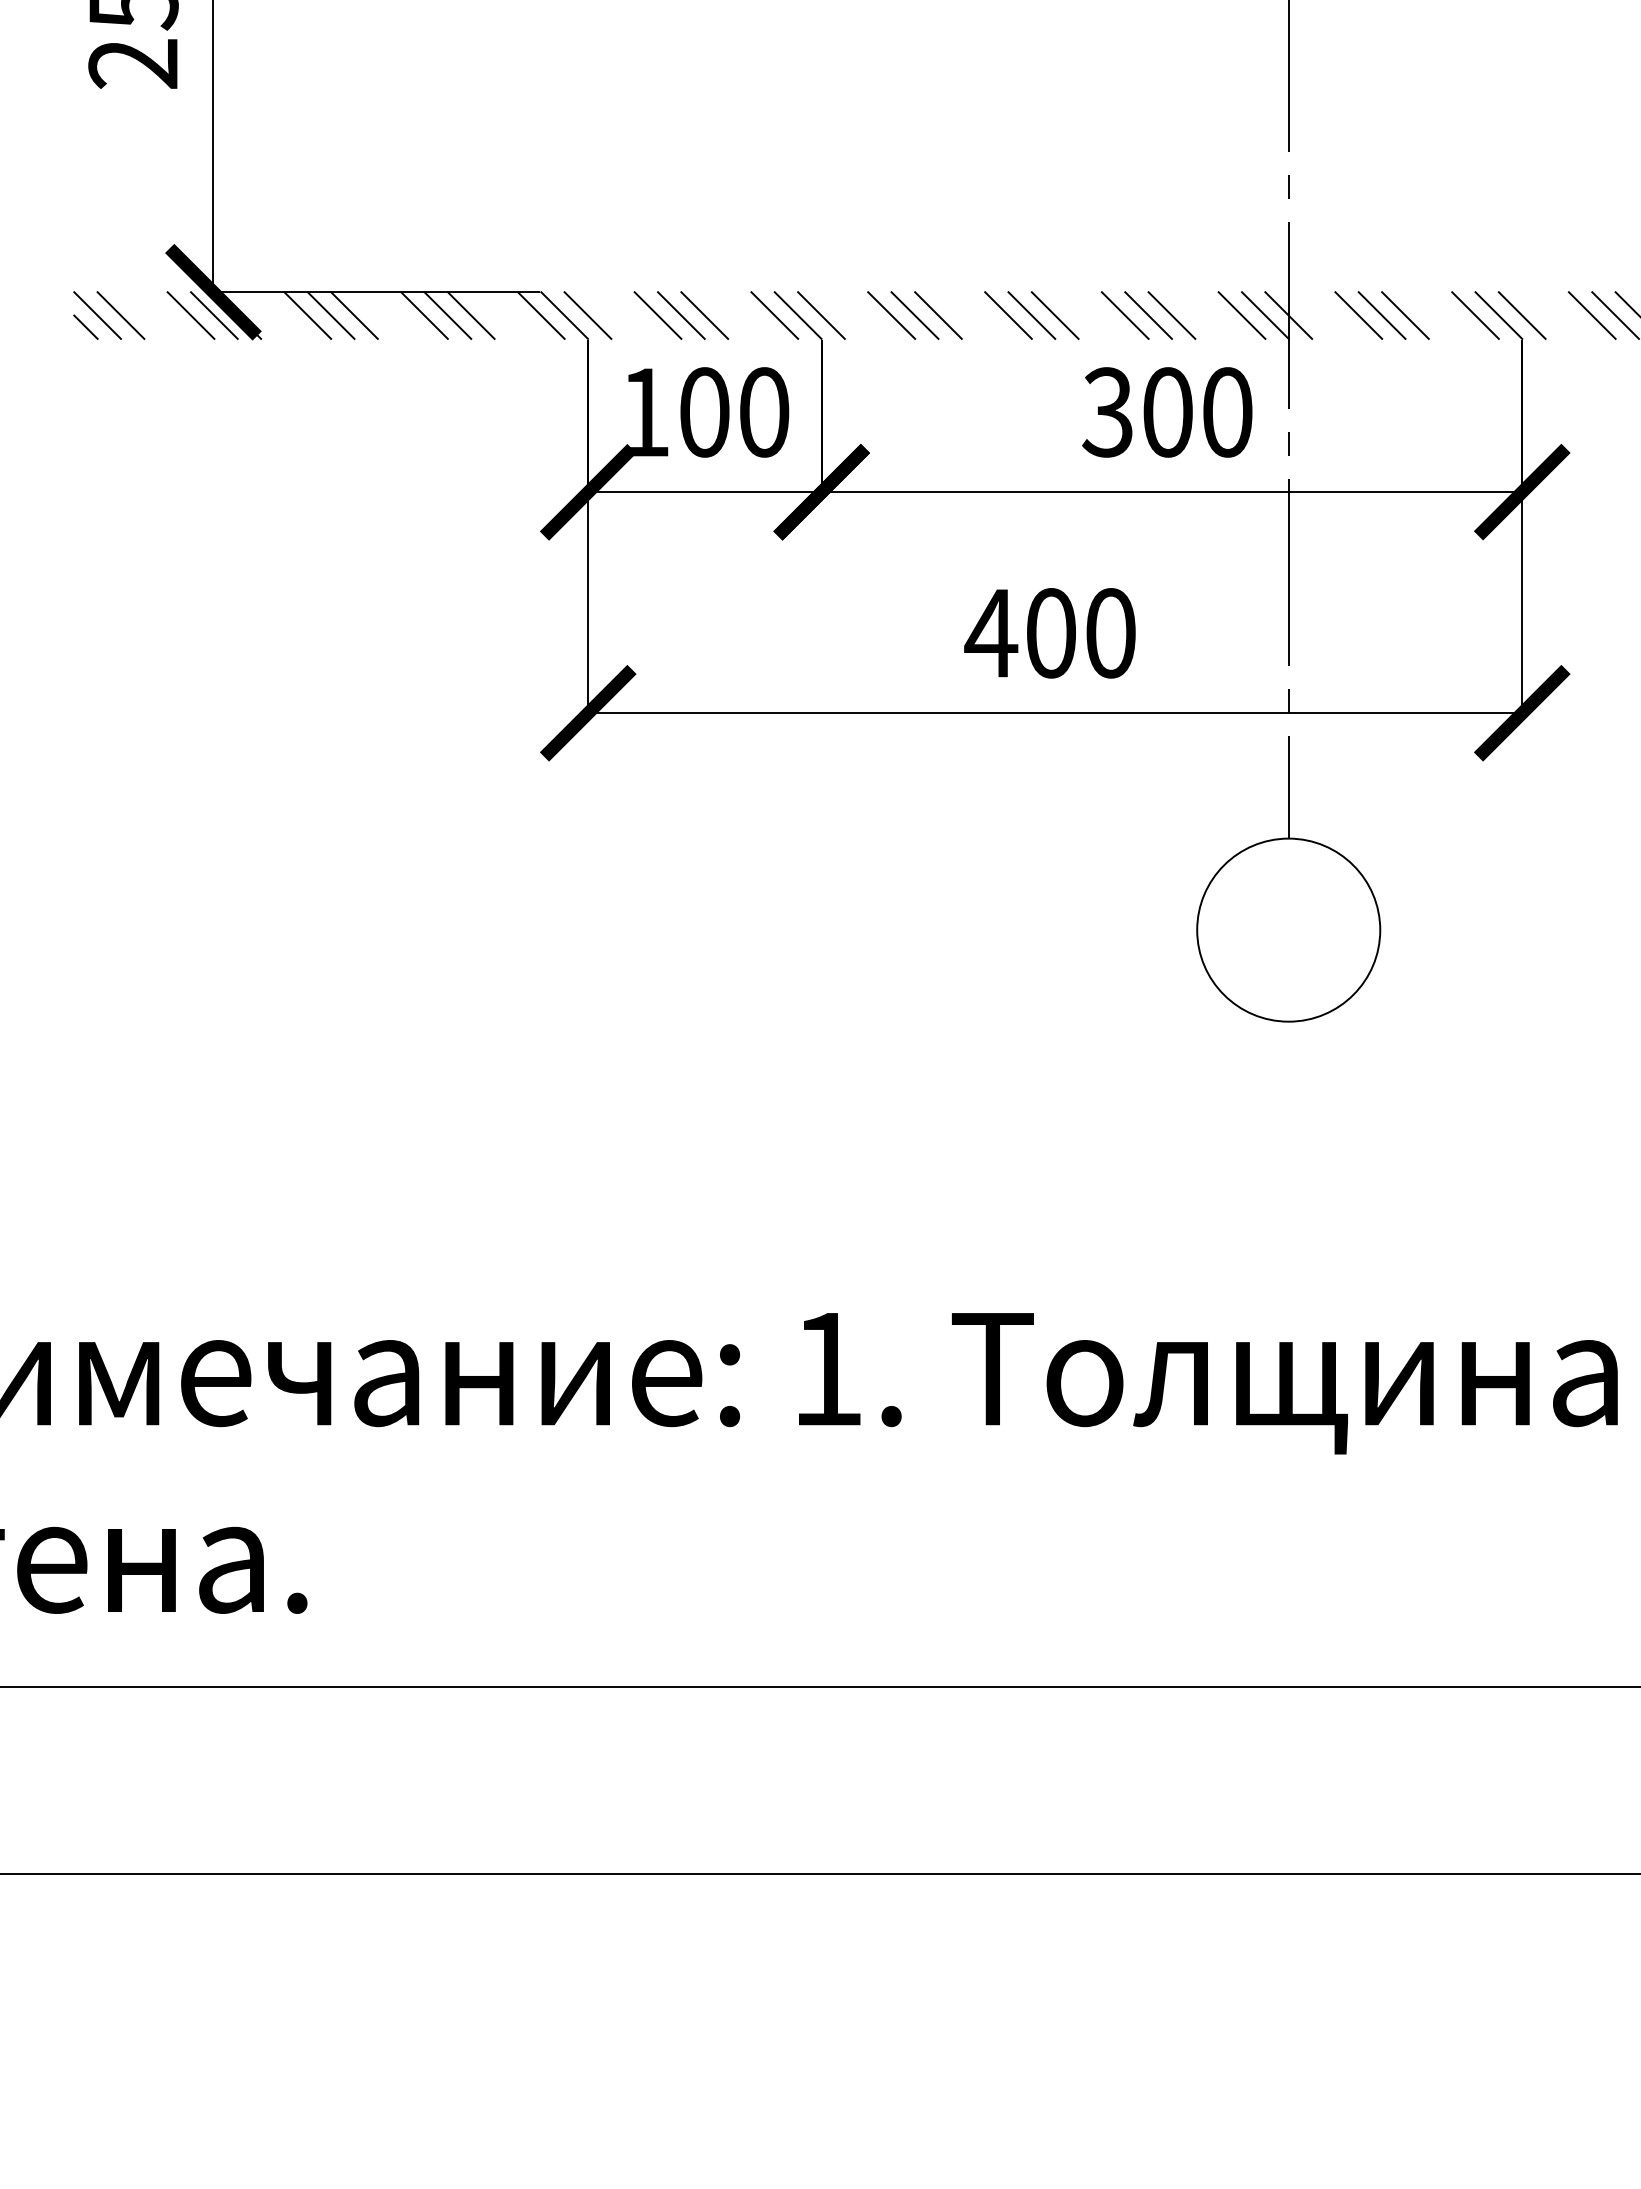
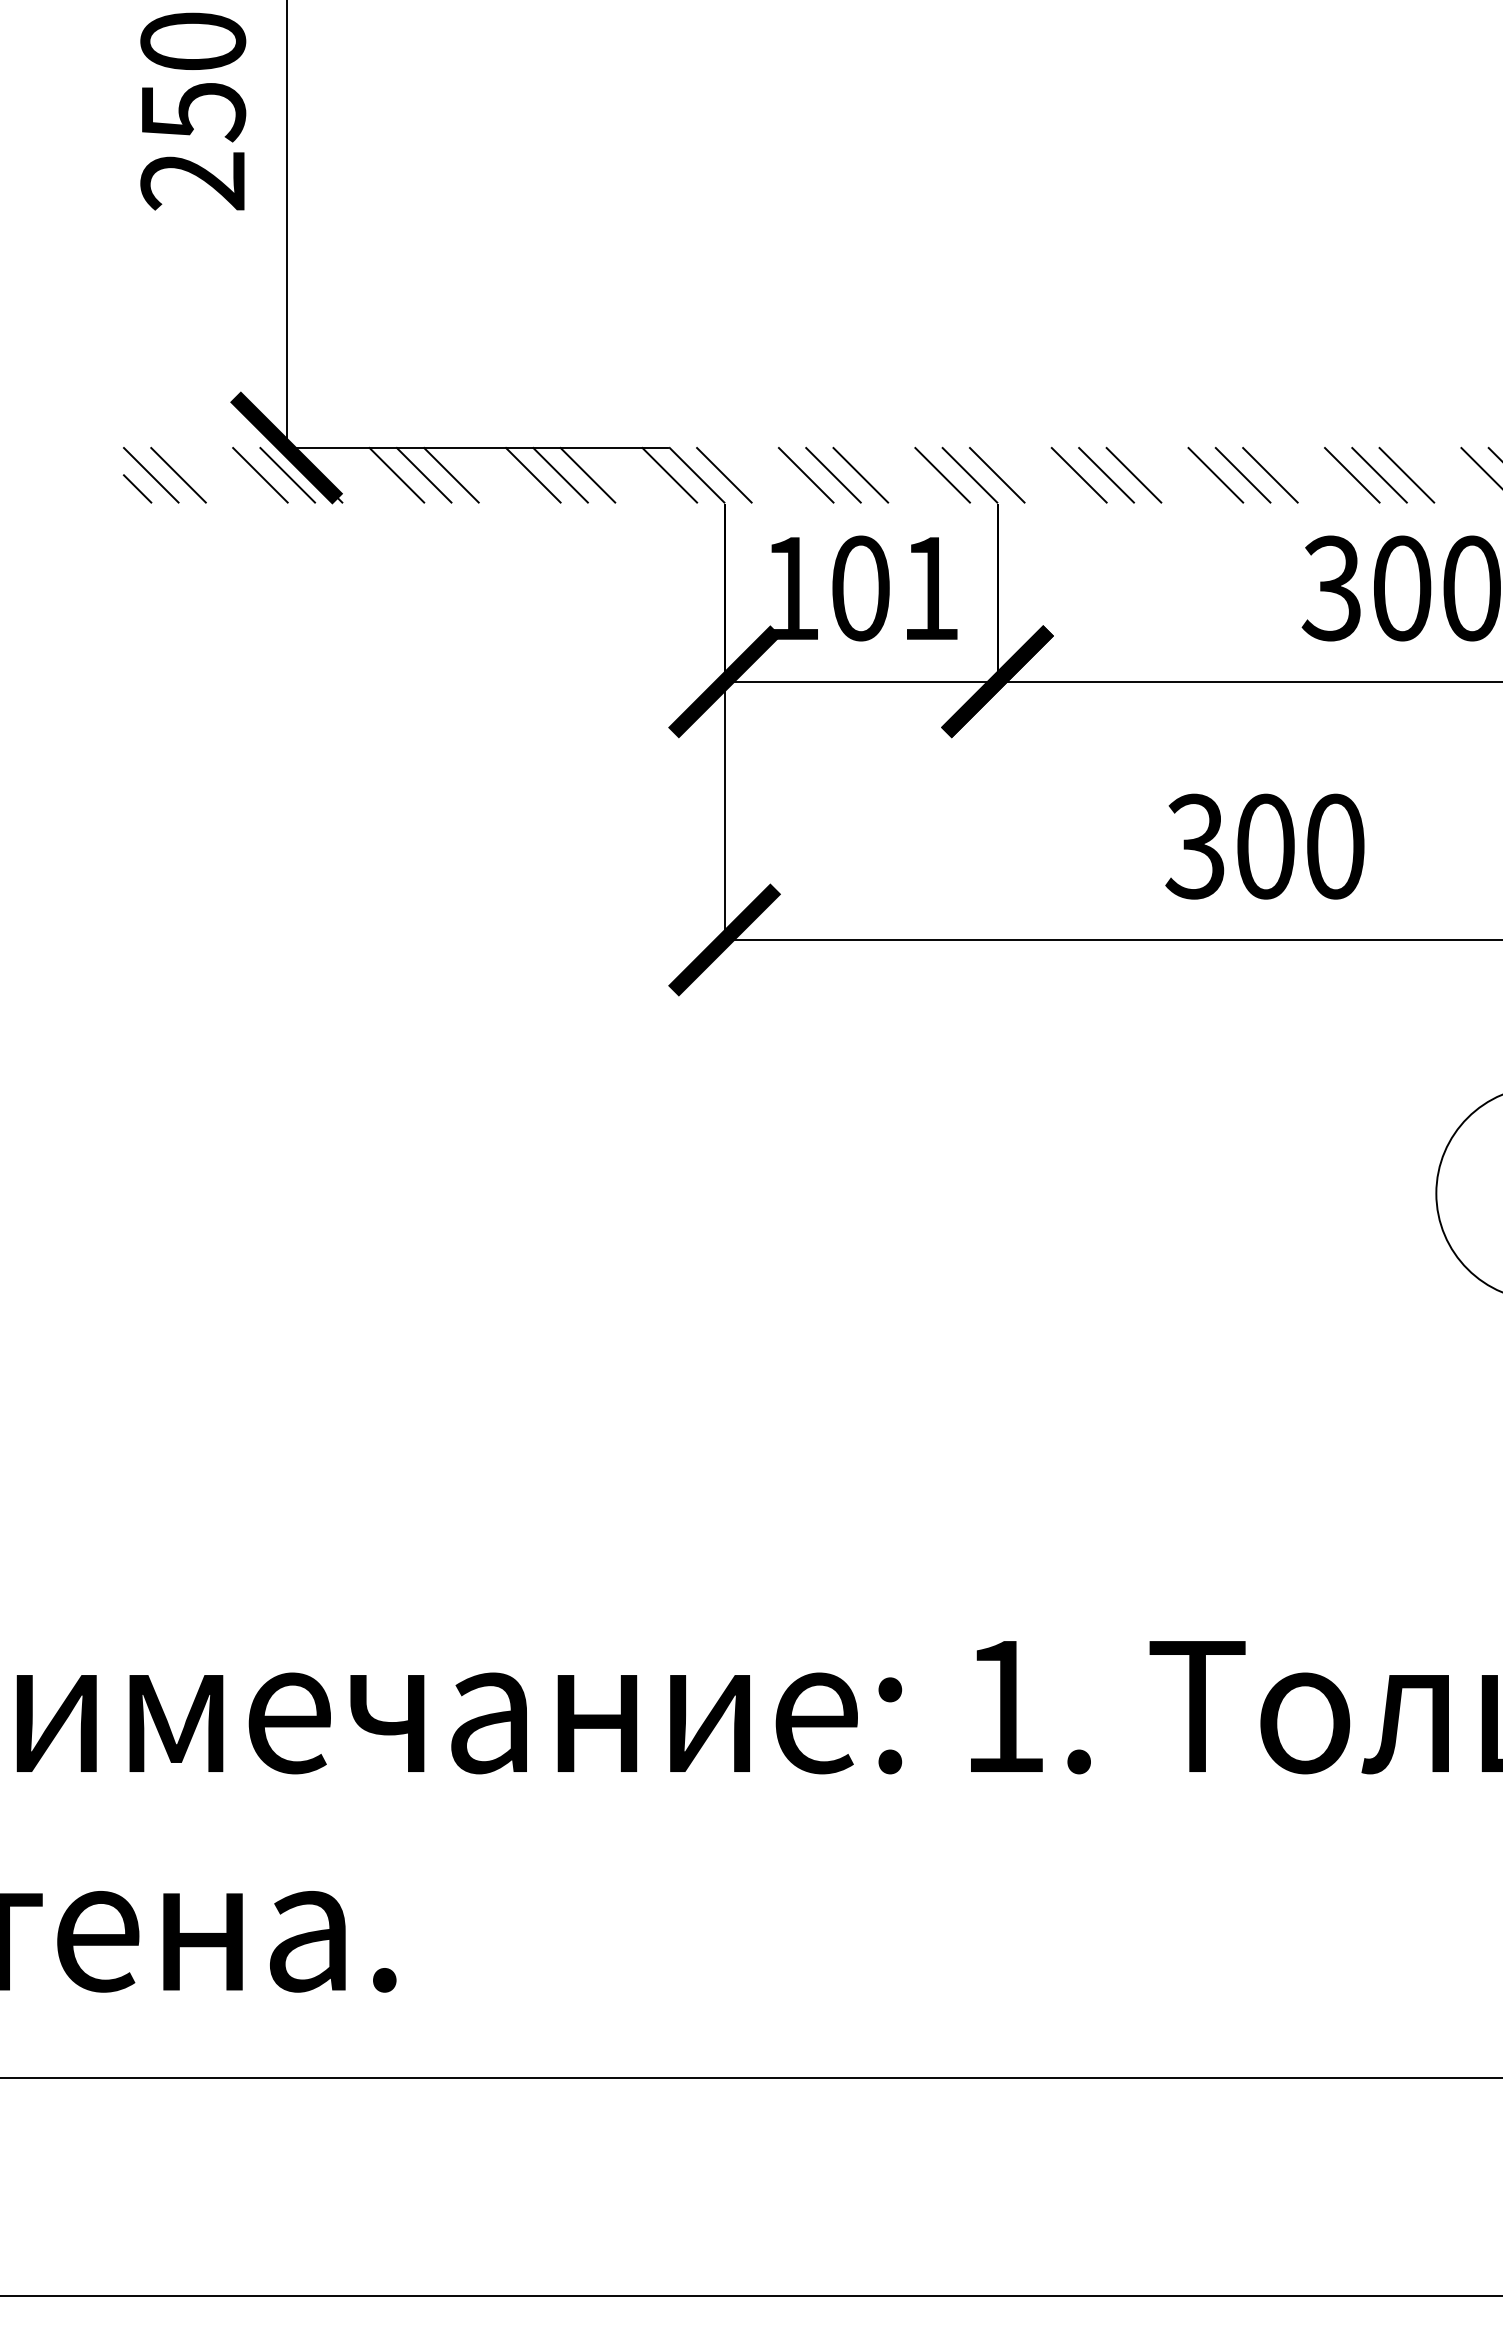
text: (764, 412) -> (930, 588), 100 -> 101
text: (991, 633) -> (1195, 846), 400 -> 300

